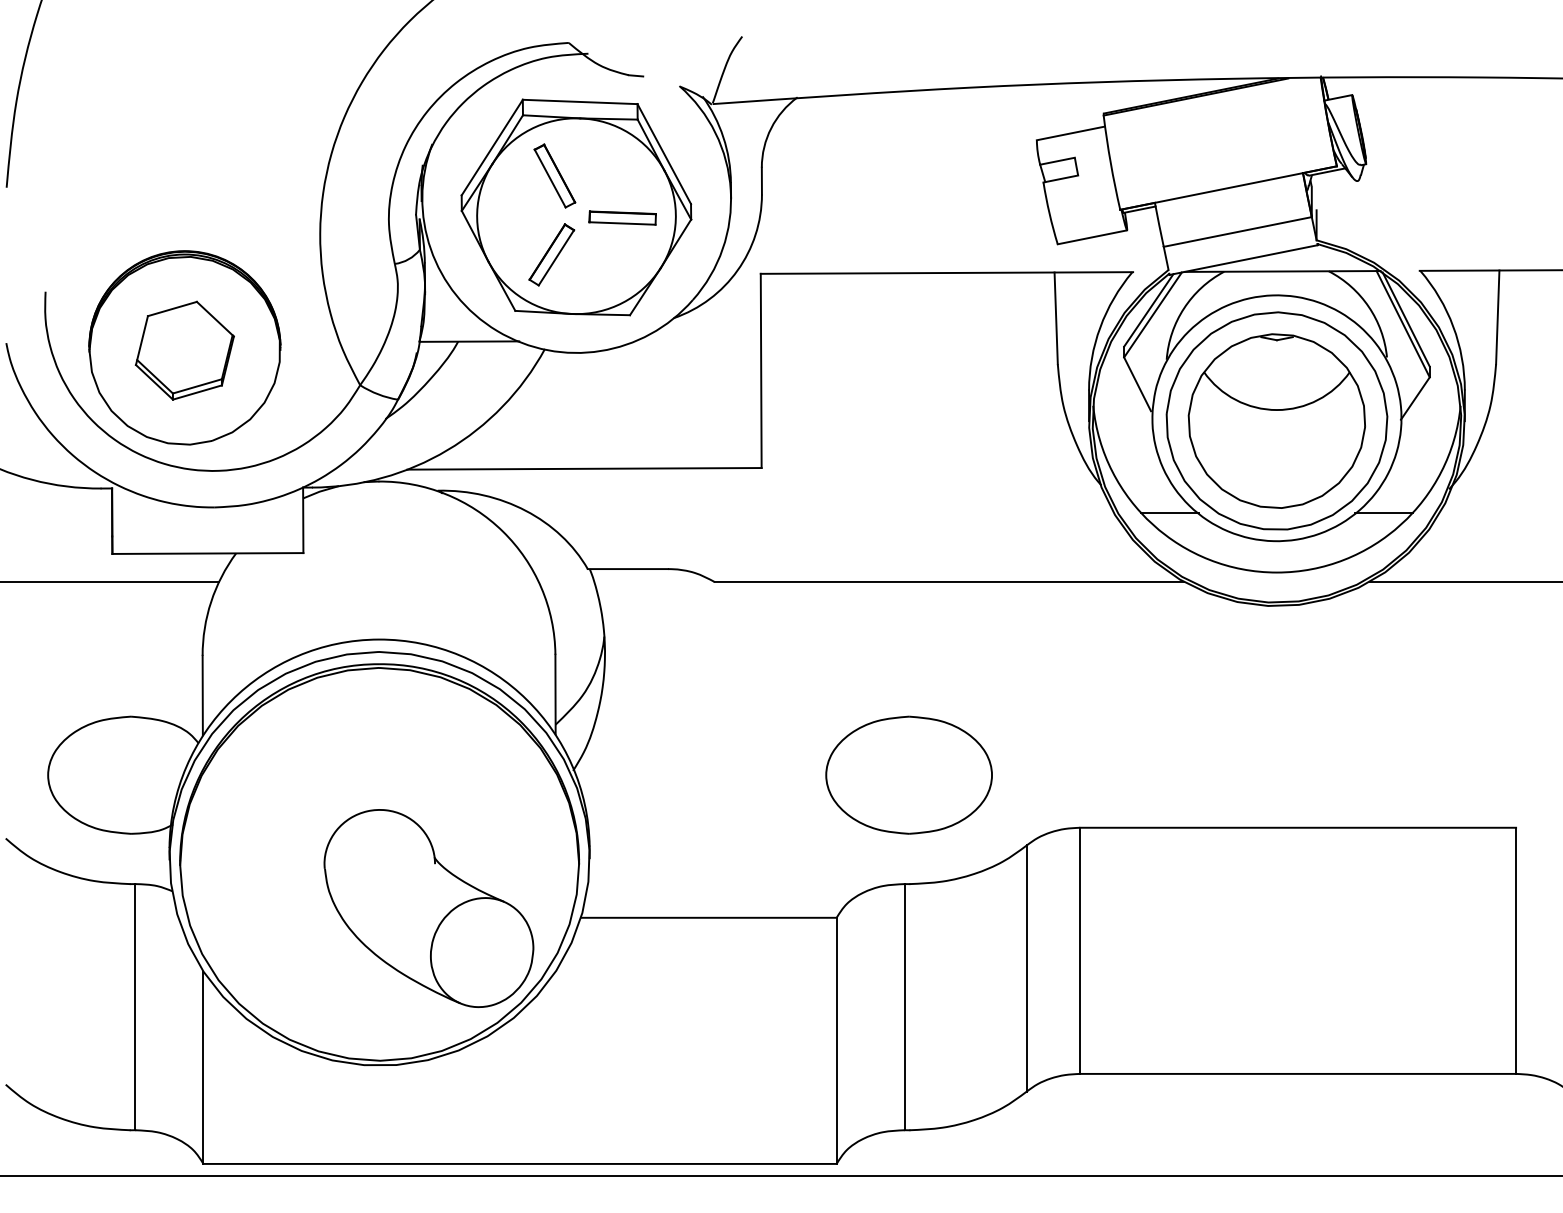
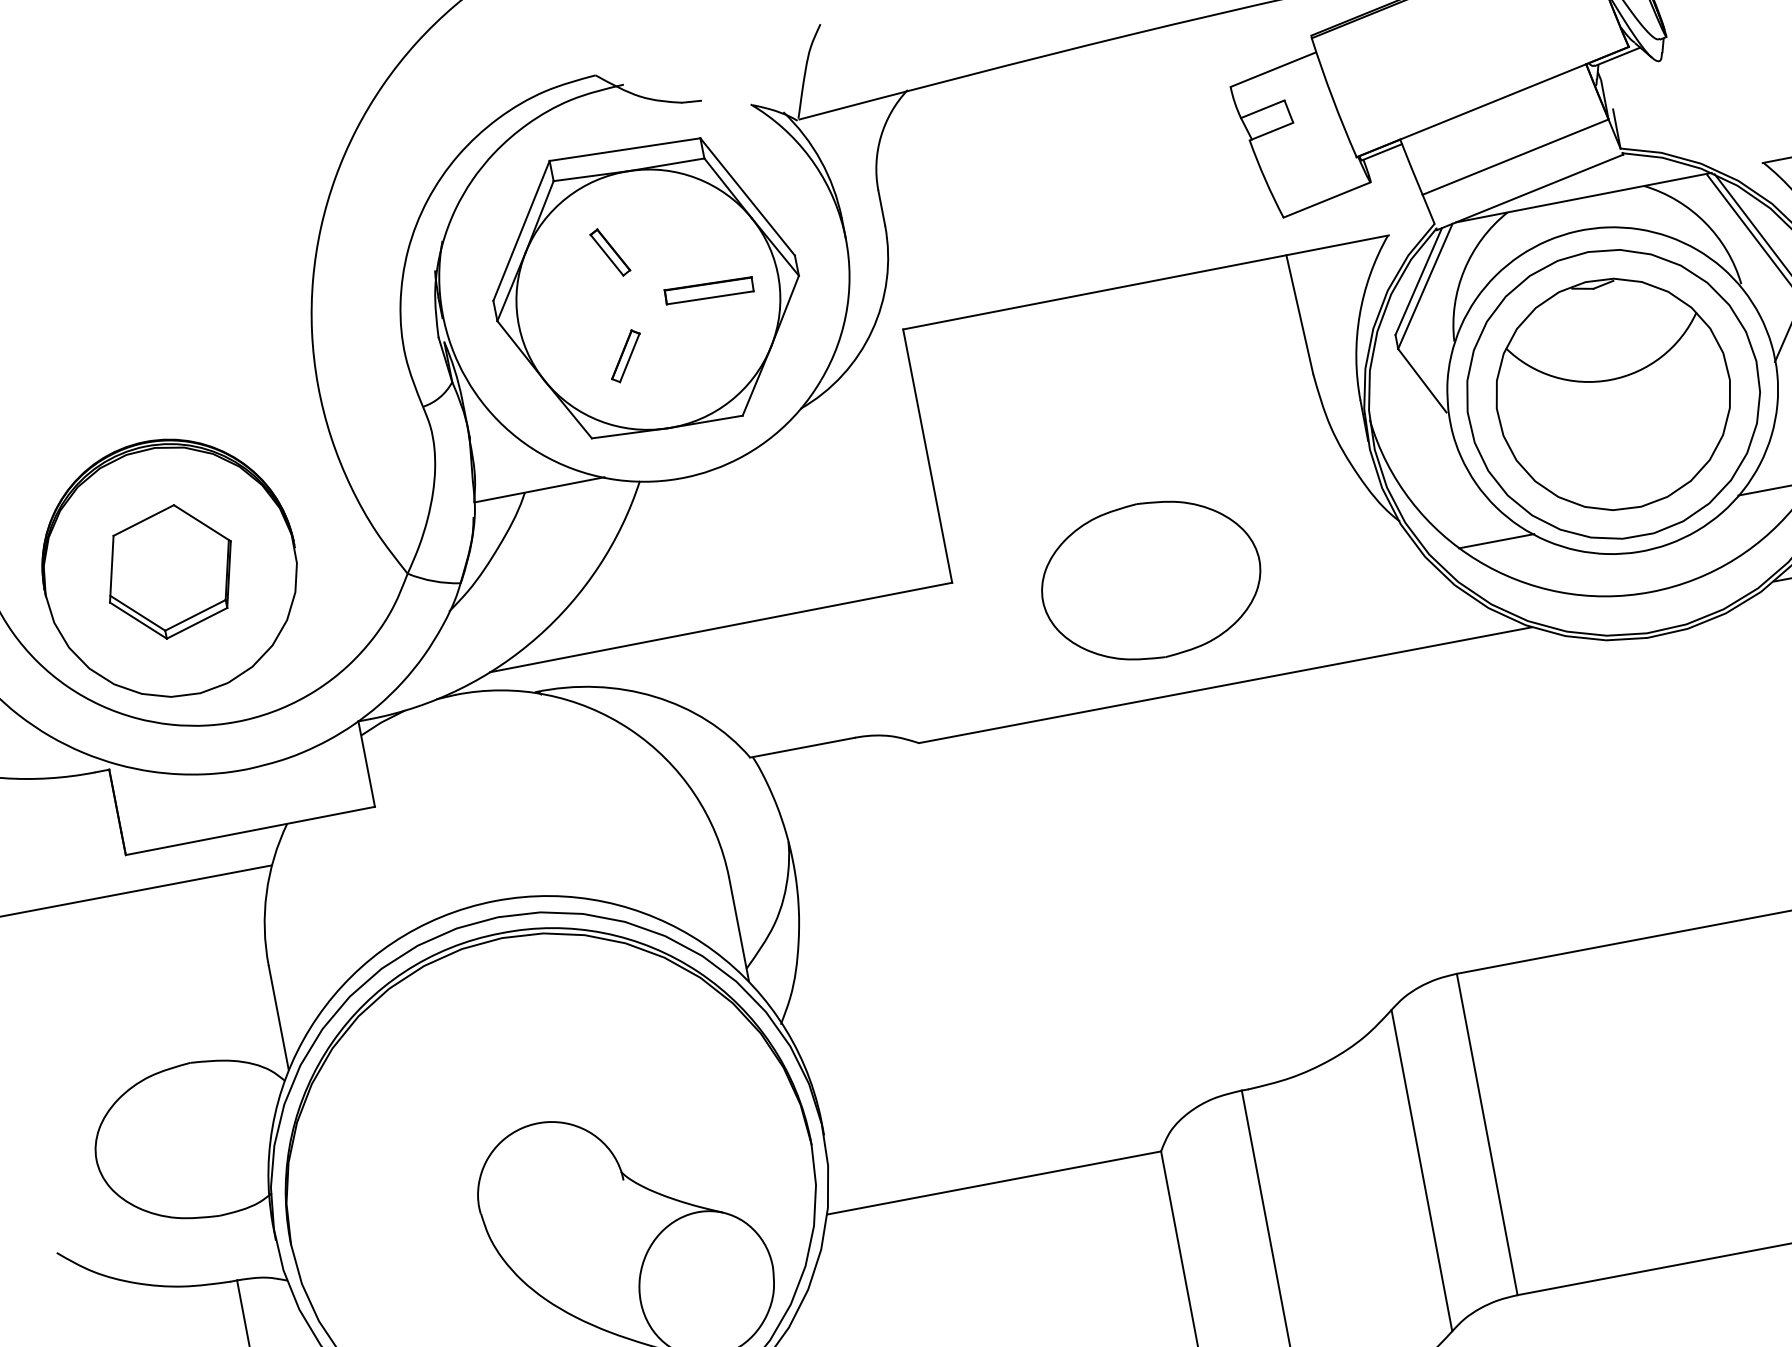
part: (554, 175) -> (609, 251), size x0.6
part: (551, 254) -> (625, 355), size x0.6
part: (908, 774) -> (1150, 579), moved

